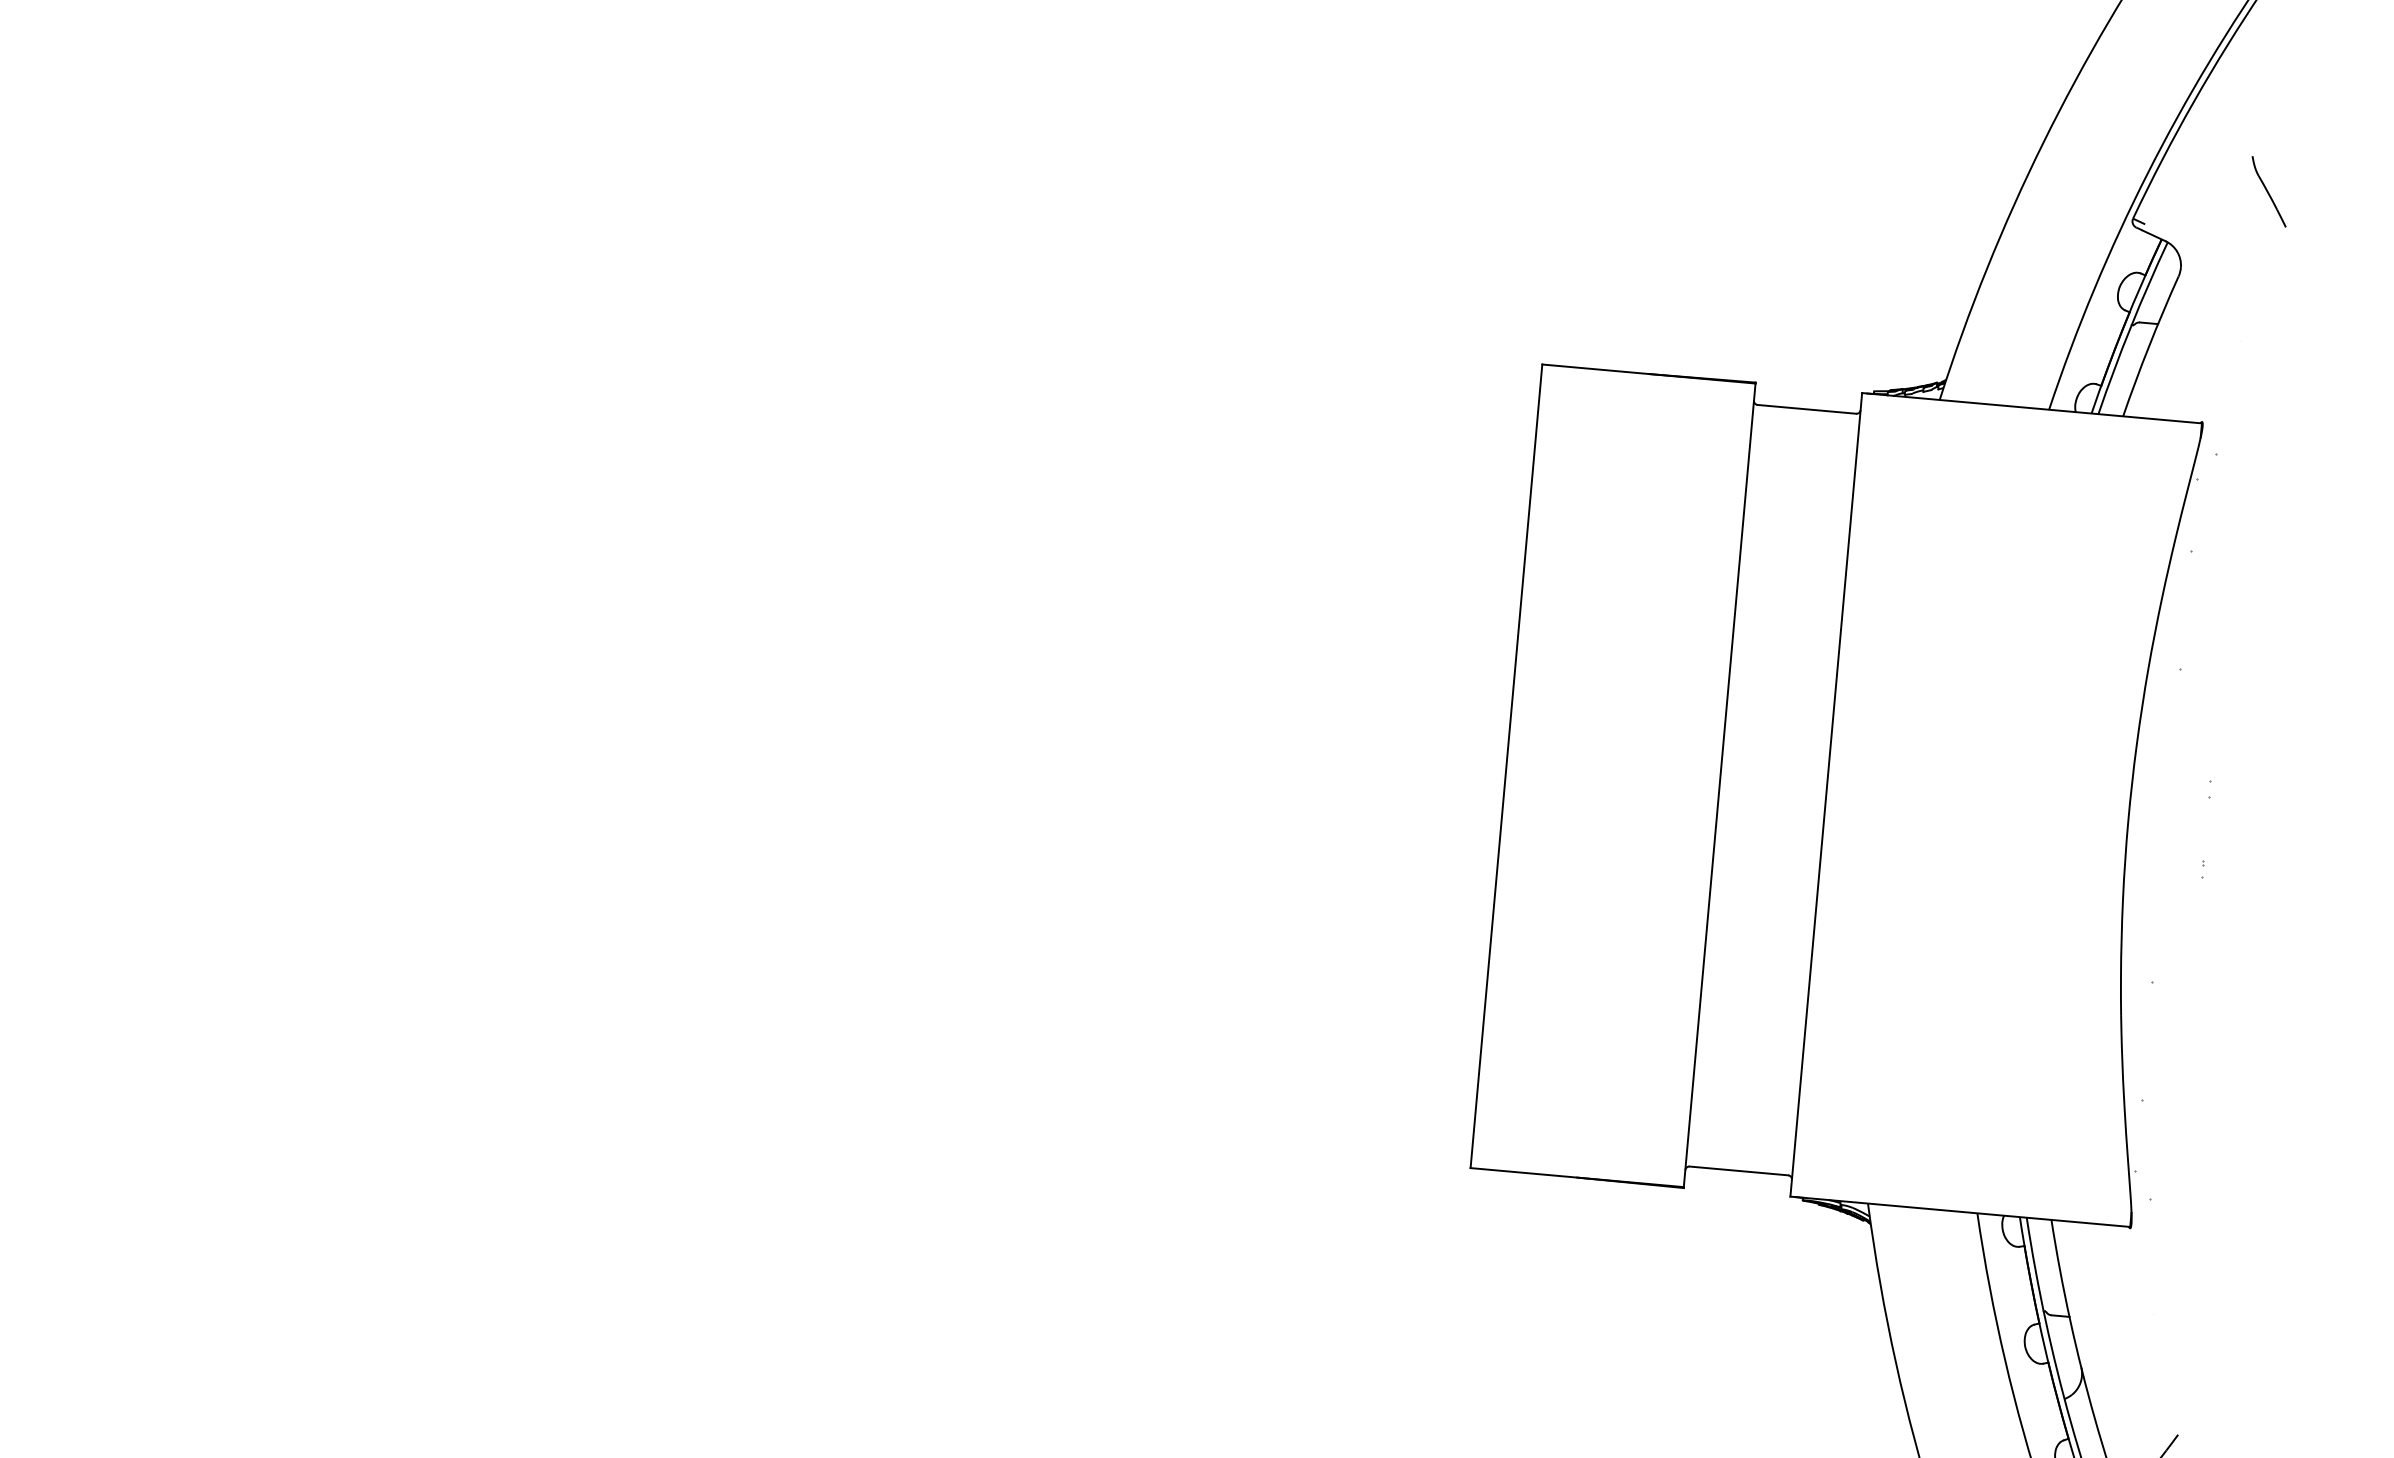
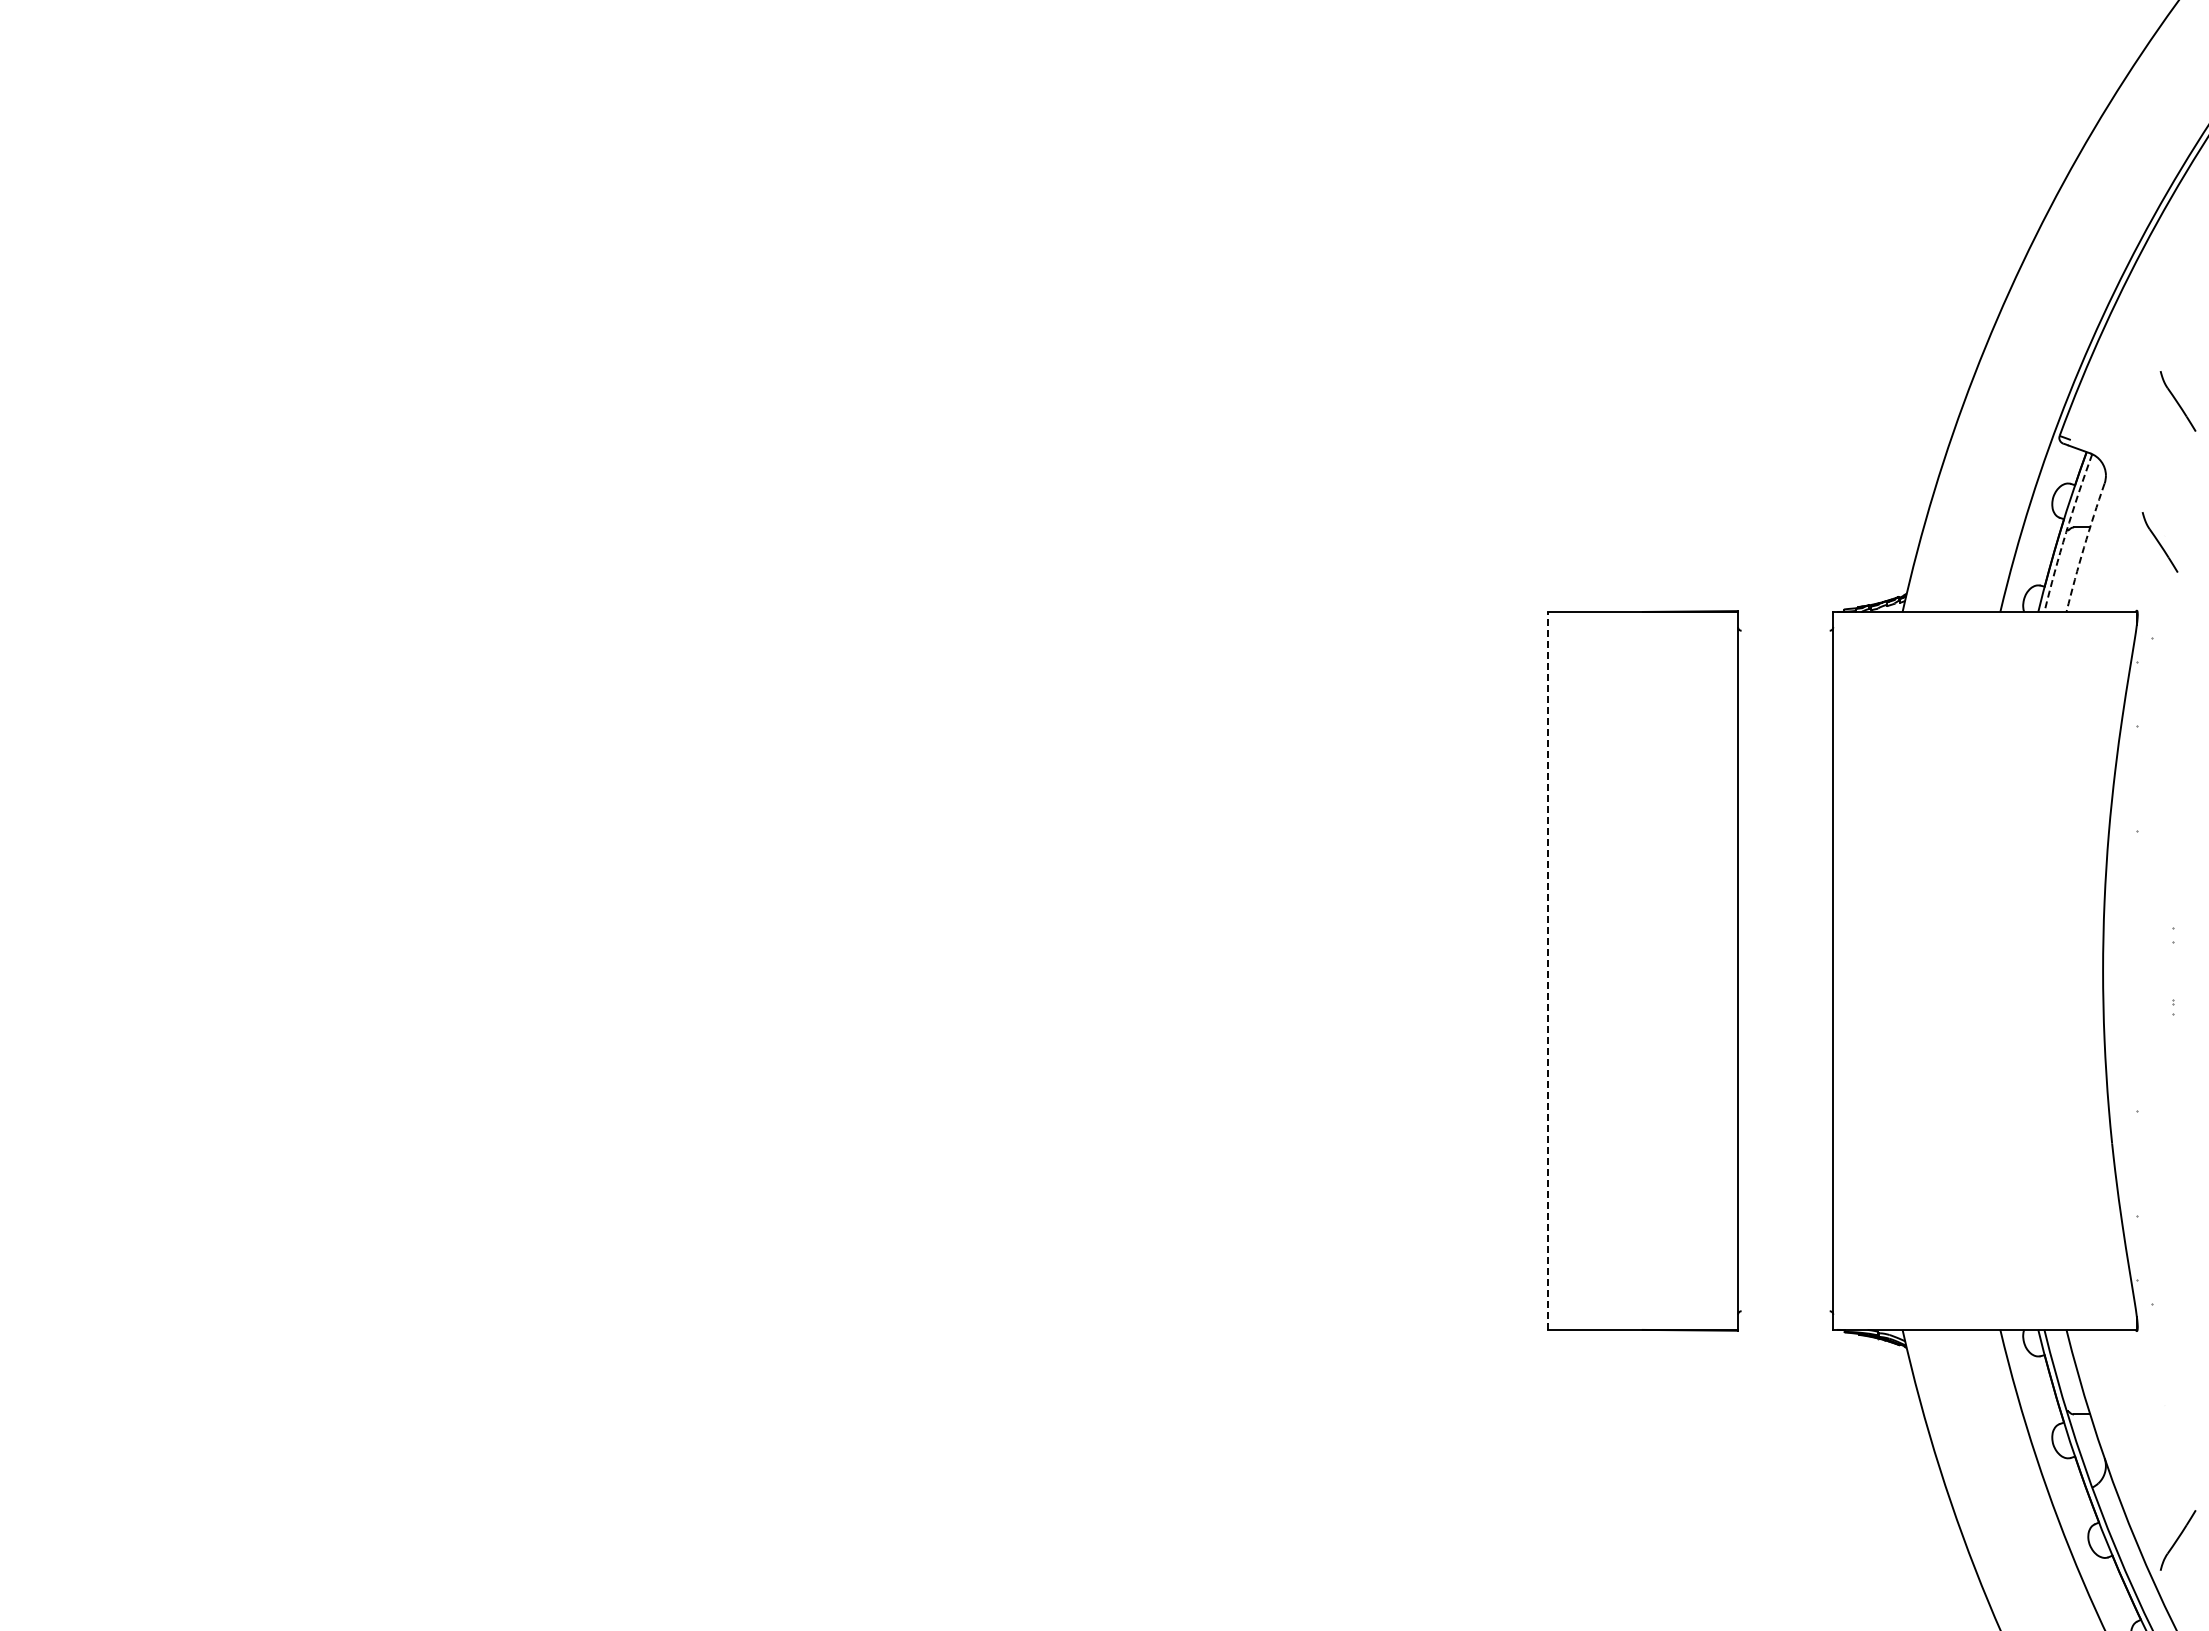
arc: (2131, 327) -> (2066, 532), solid -> dashed
arc: (2149, 346) -> (2084, 547), solid -> dashed
part: (2234, 347) -> (2159, 542), added
line: (1806, 409) -> (1785, 630), removed
line: (1506, 765) -> (1547, 970), solid -> dashed
line: (1738, 1171) -> (1785, 1311), removed

